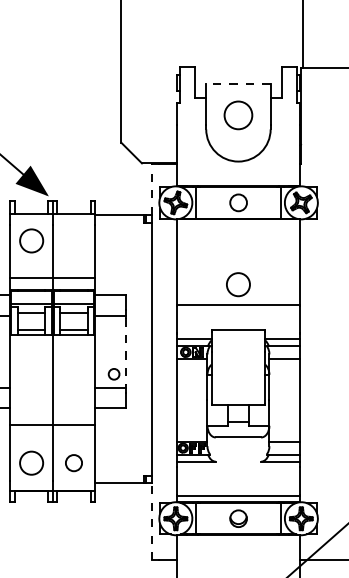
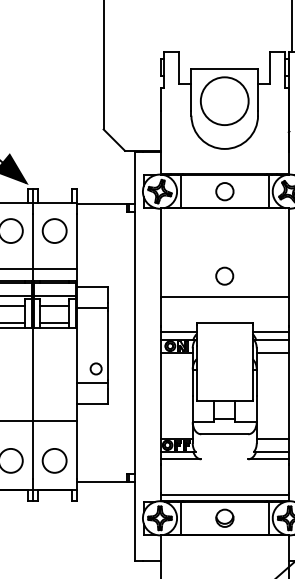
line: (237, 83) -> (223, 68), dashed -> solid
circle: (238, 115) -> (224, 101), size x1.67
line: (151, 189) -> (134, 177), dashed -> solid
circle: (73, 240) -> (54, 230), added
circle: (238, 284) -> (224, 276), size x0.71
line: (125, 352) -> (107, 346), dashed -> solid
circle: (73, 462) -> (54, 460), size x1.43
line: (151, 521) -> (134, 521), dashed -> solid

